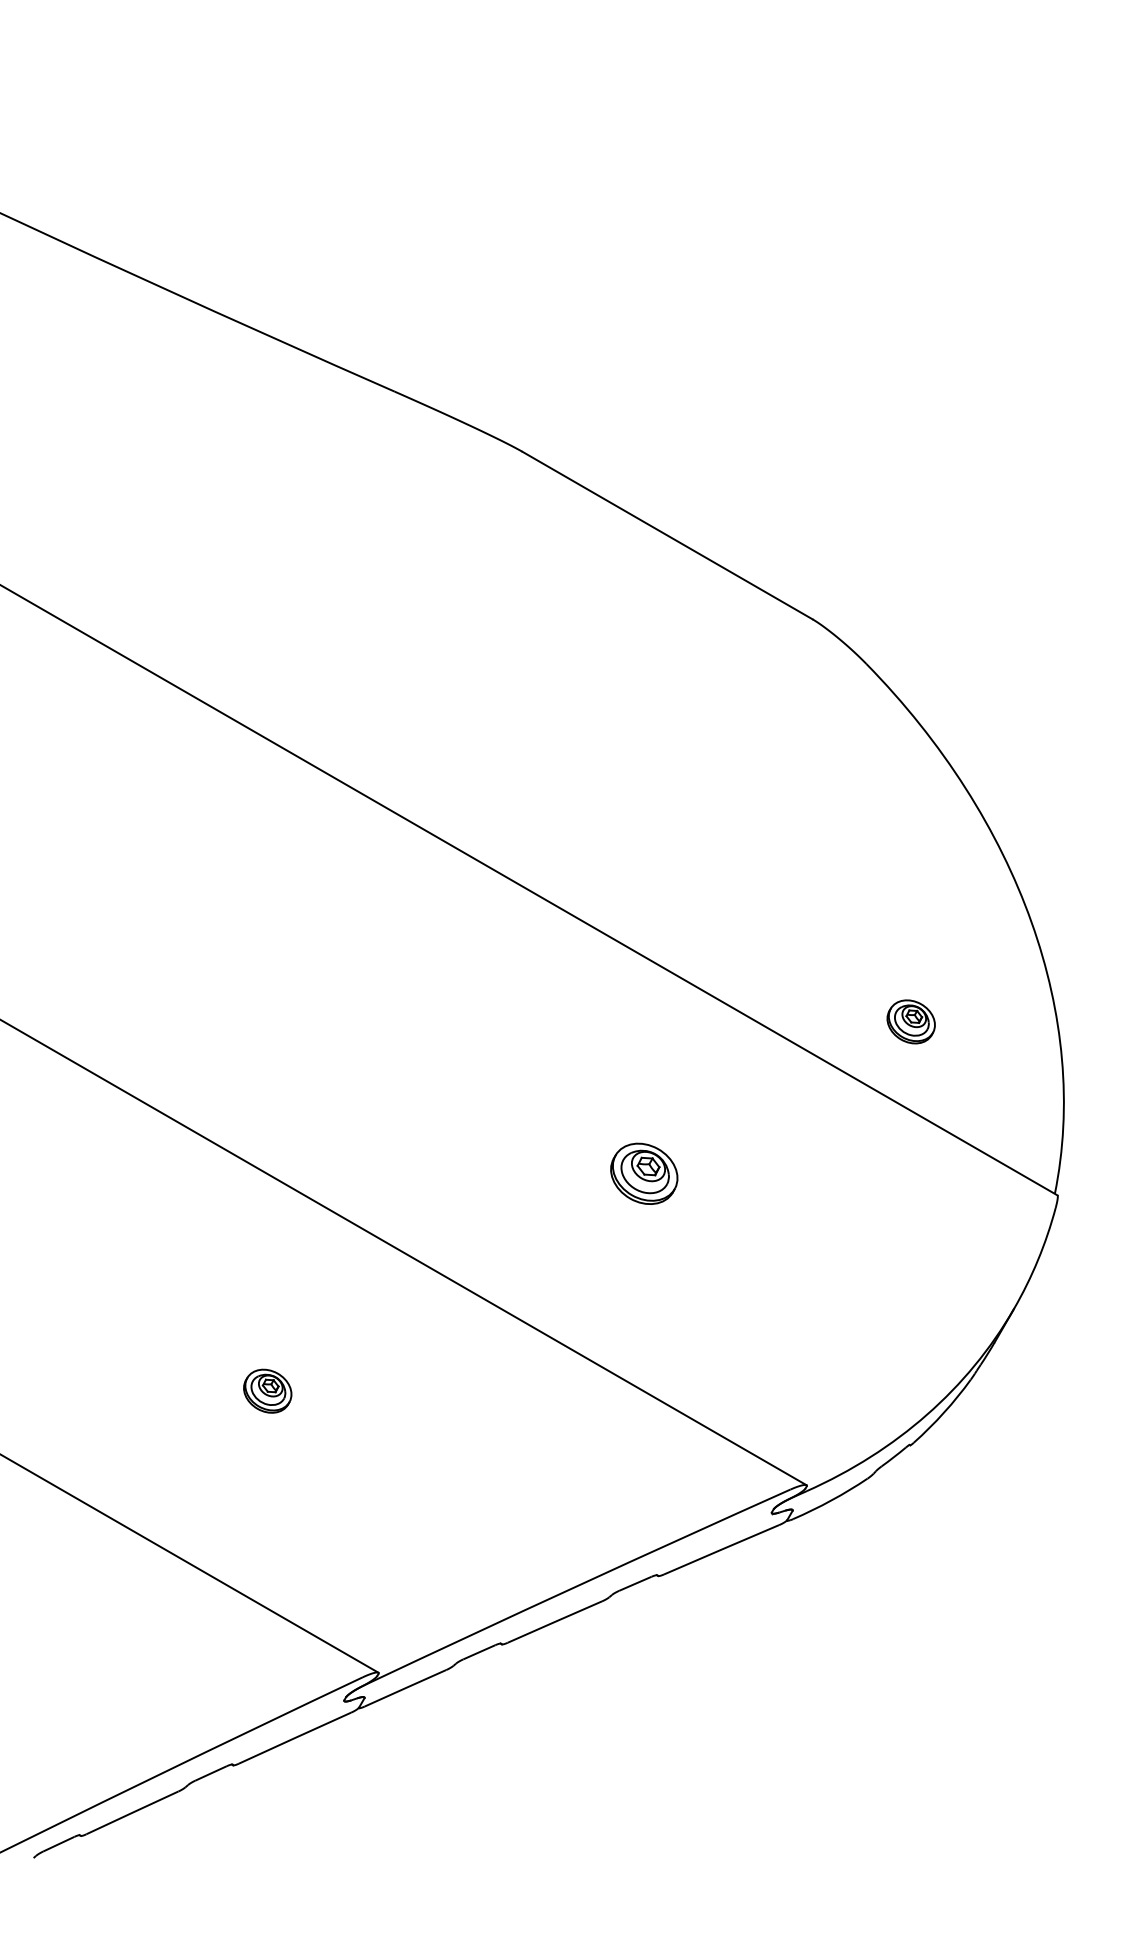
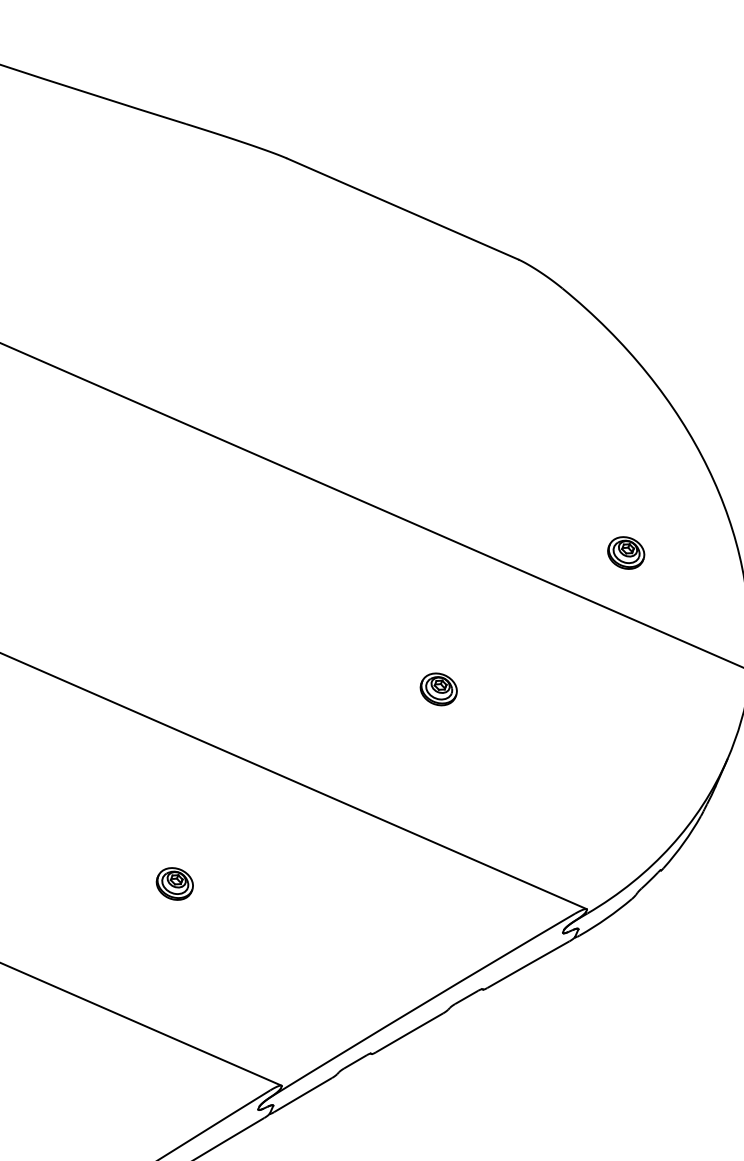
part: (643, 1173) -> (438, 689), size x0.71

